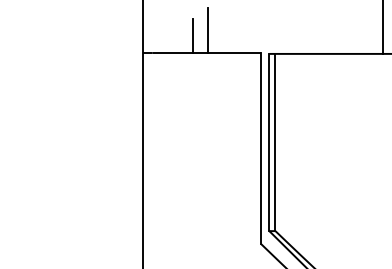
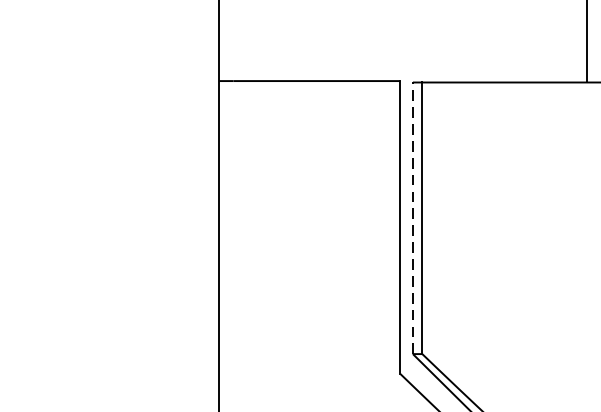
line: (207, 30) -> (318, 46), removed
line: (192, 35) -> (295, 54), removed
line: (269, 142) -> (413, 218), solid -> dashed

